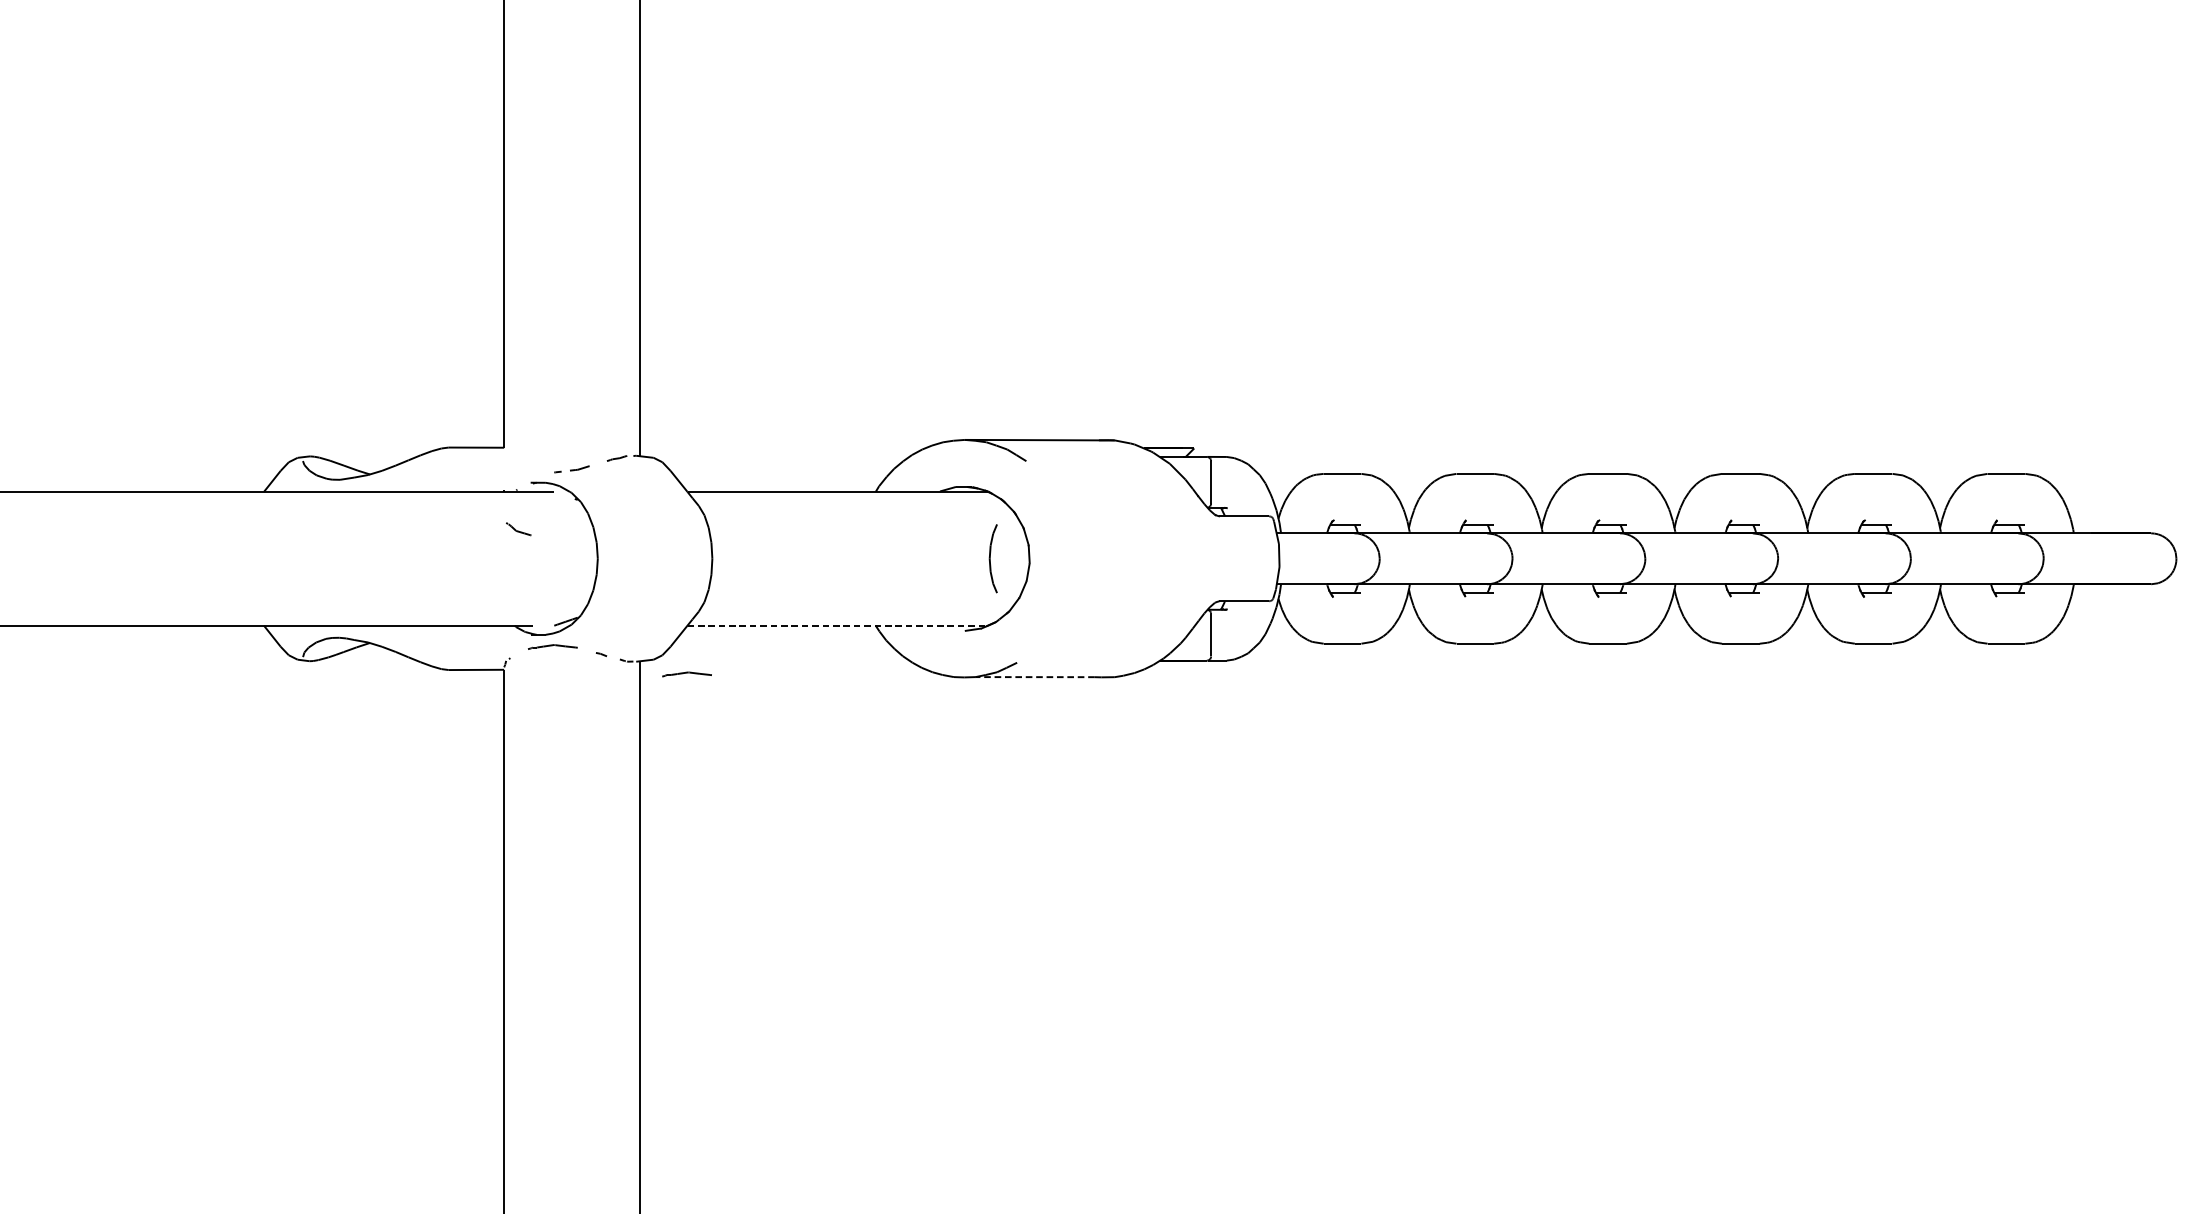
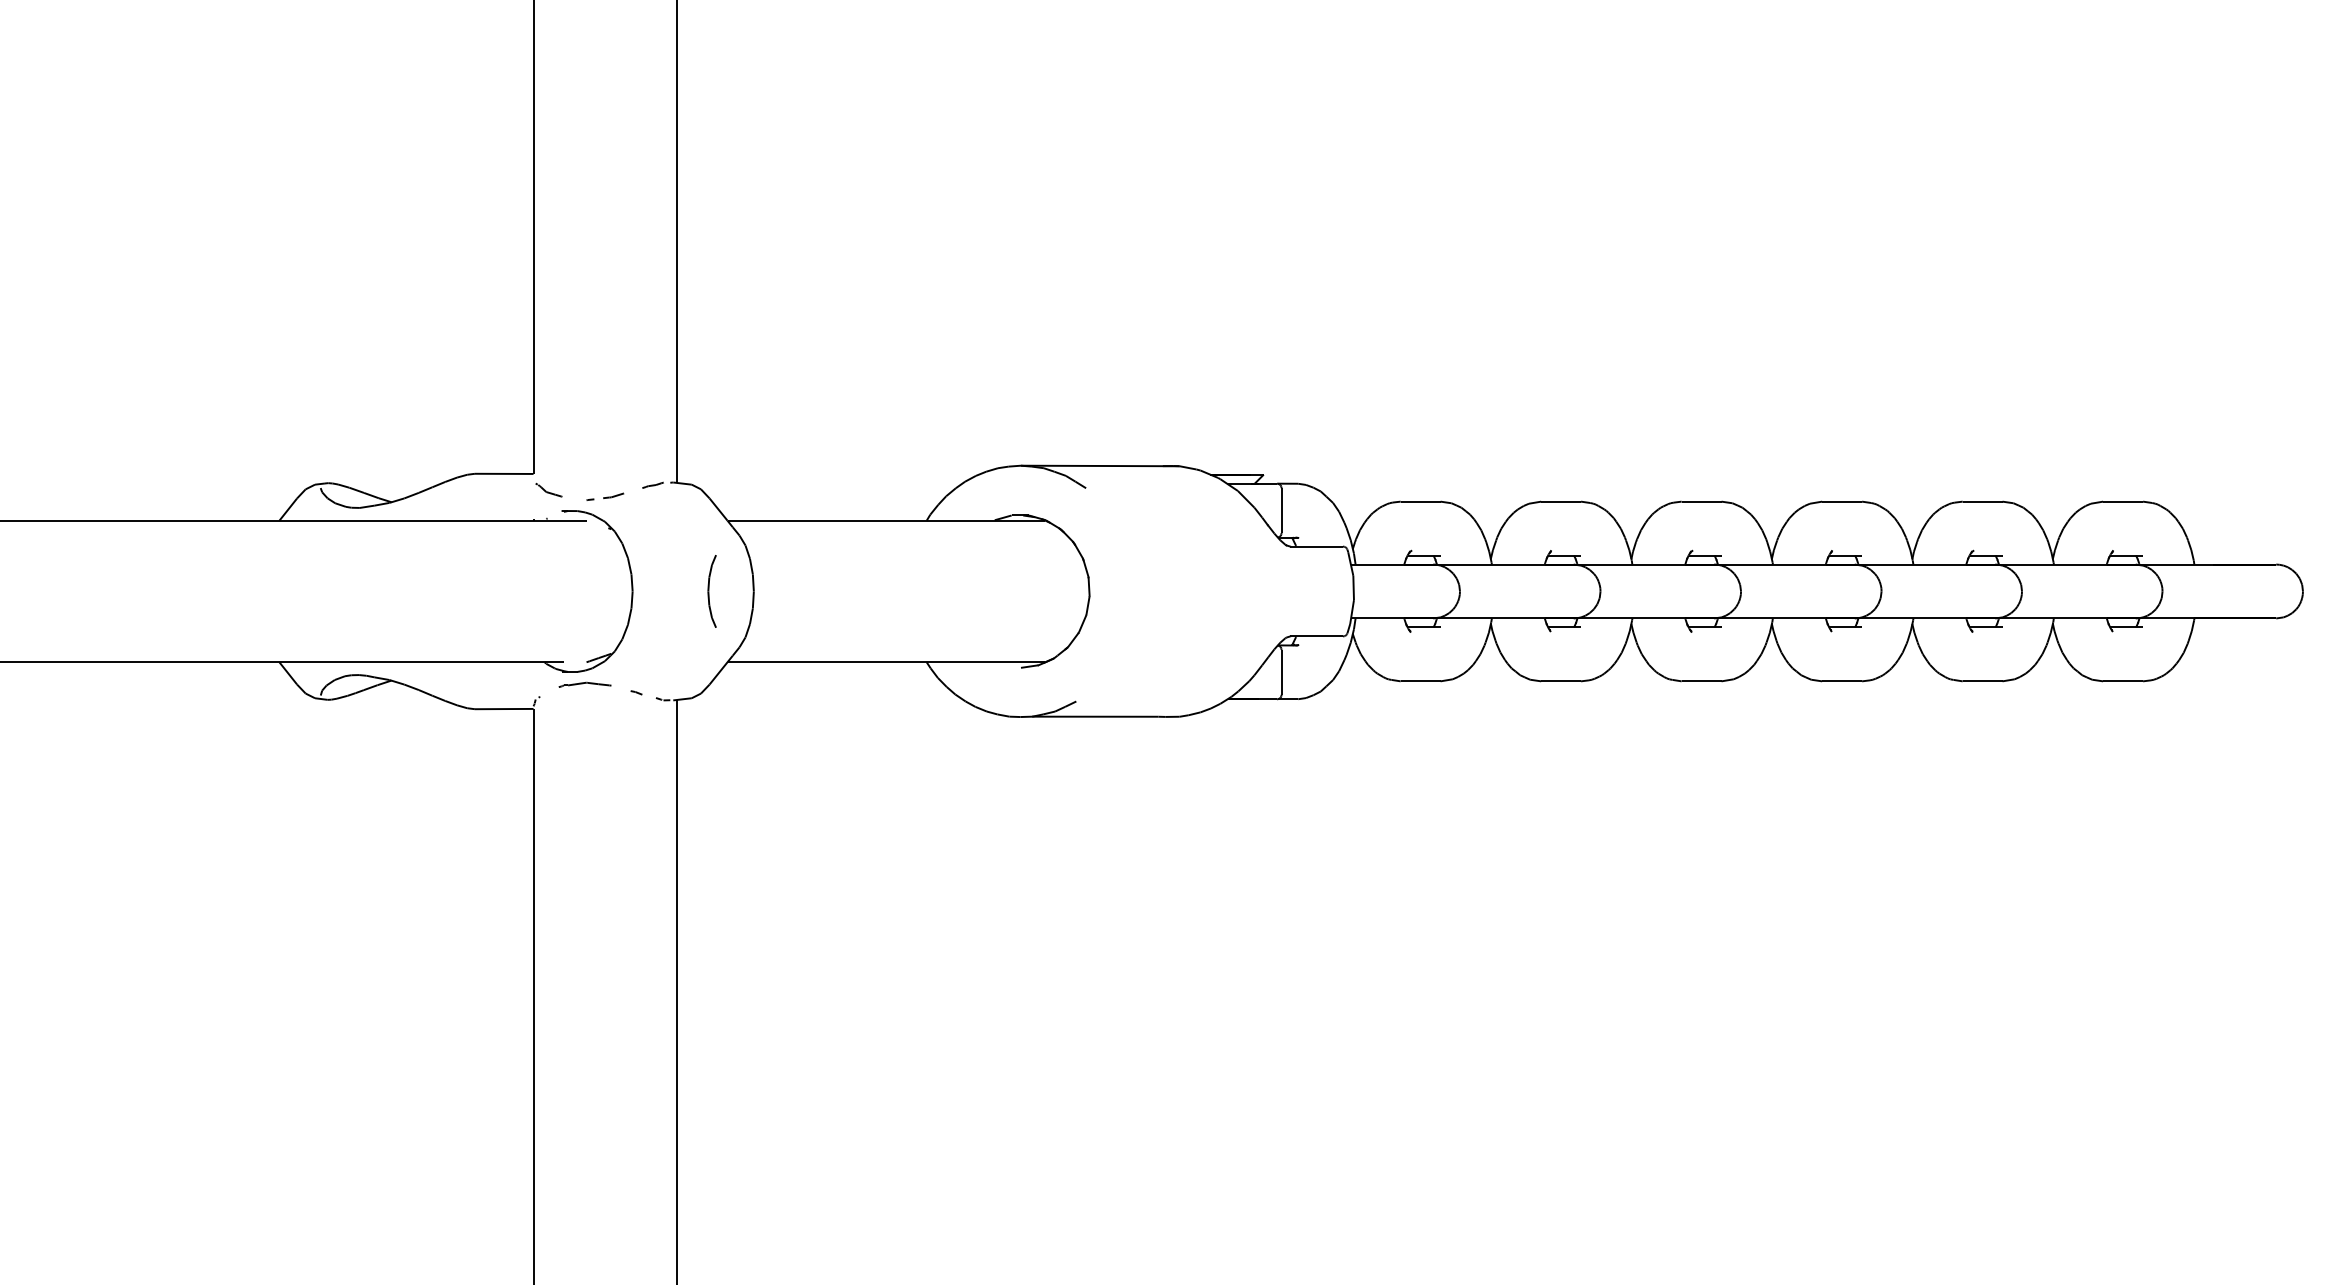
part: (518, 528) -> (548, 489), moved
part: (992, 558) -> (711, 591), moved
line: (837, 625) -> (886, 662), dashed -> solid
part: (686, 674) -> (726, 713), removed
line: (1034, 676) -> (1094, 716), dashed -> solid

